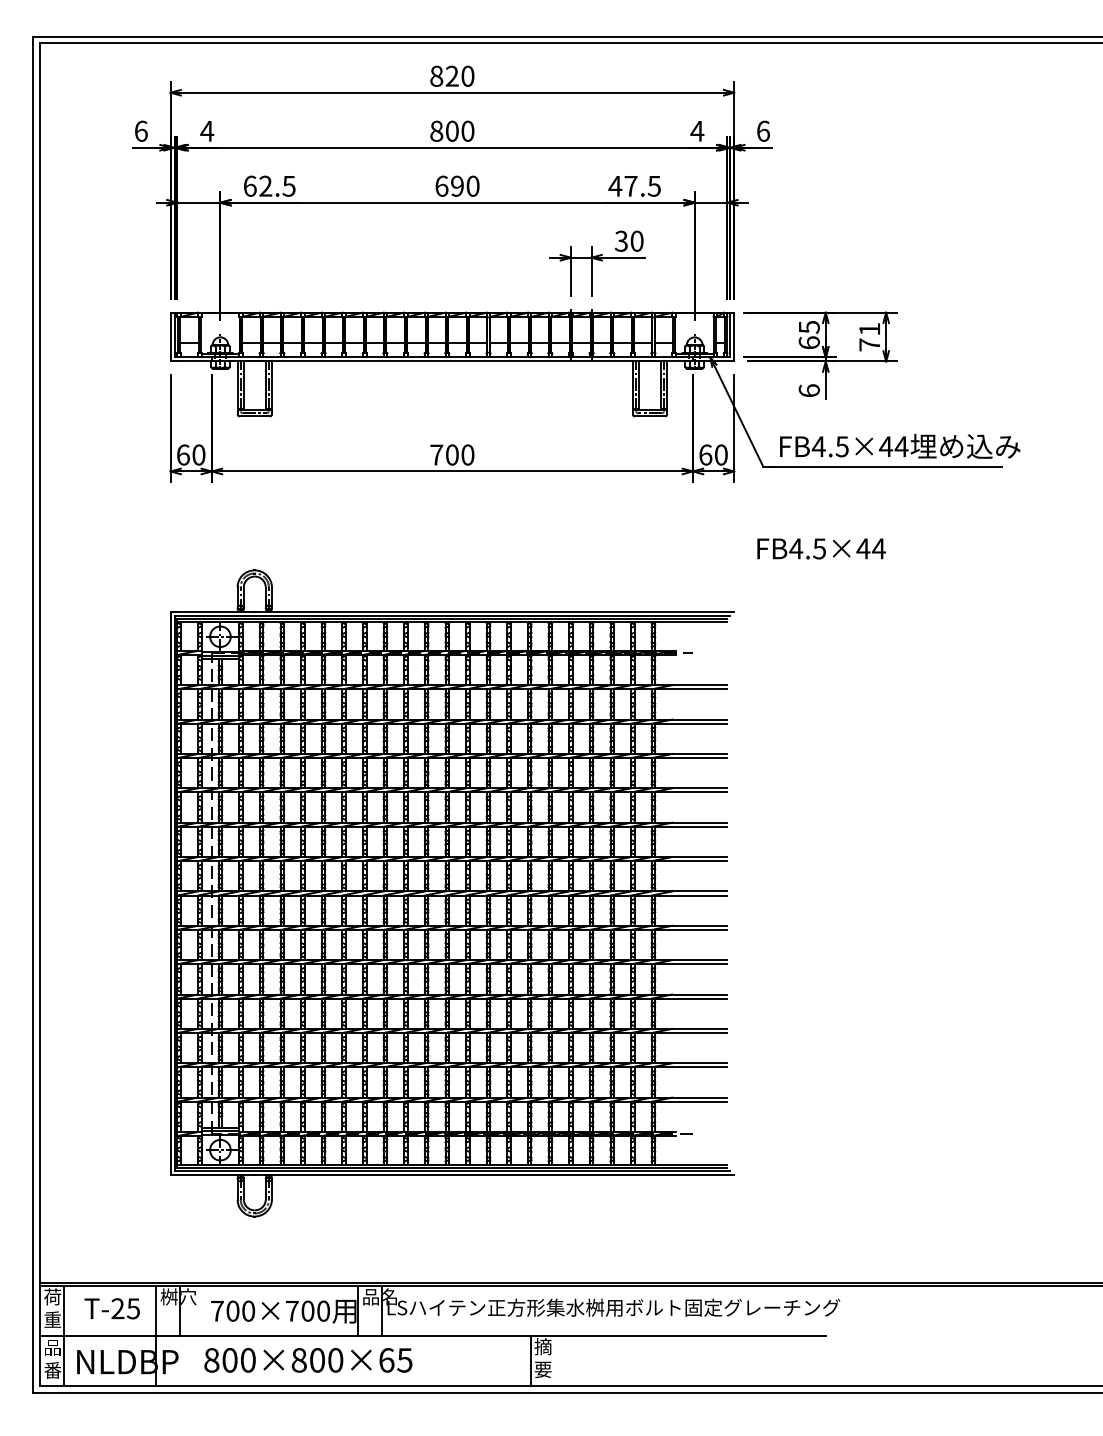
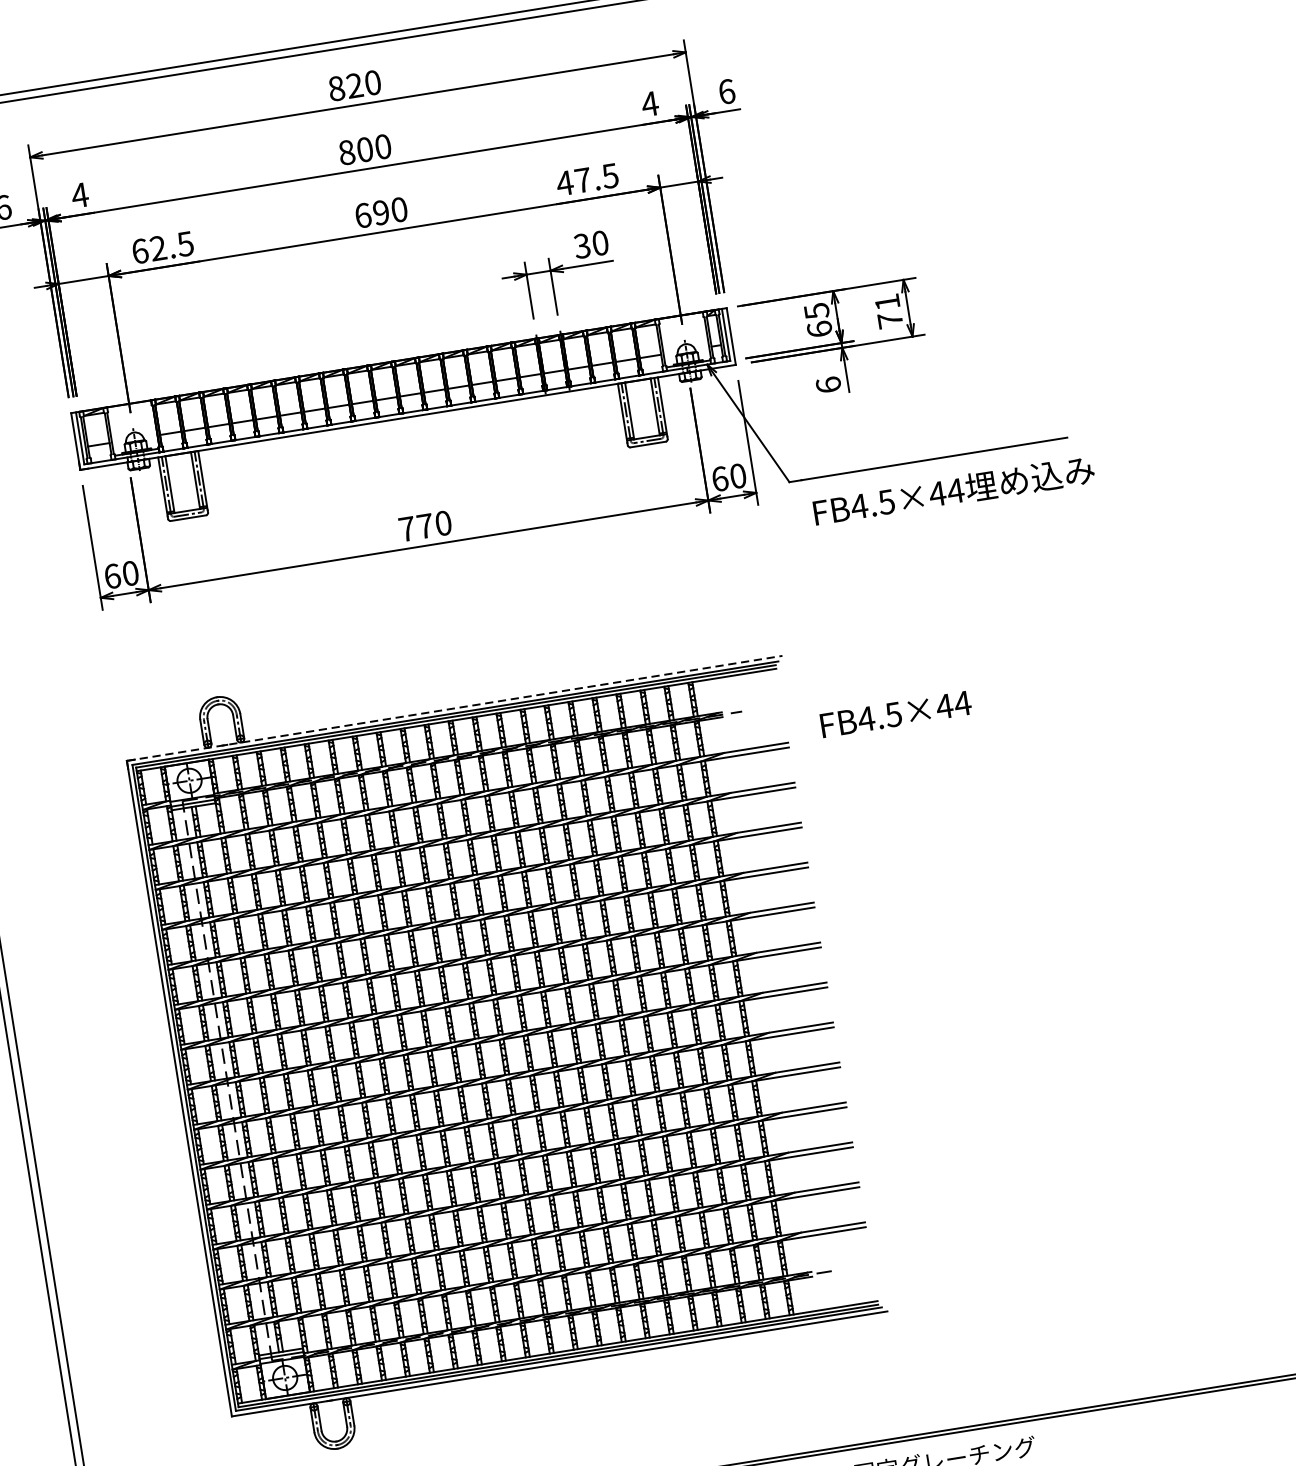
text: (900, 445) -> (954, 489), moved
text: (452, 454) -> (425, 525), 700 -> 770
text: (821, 548) -> (895, 713), moved
line: (452, 611) -> (454, 708), solid -> dashed

